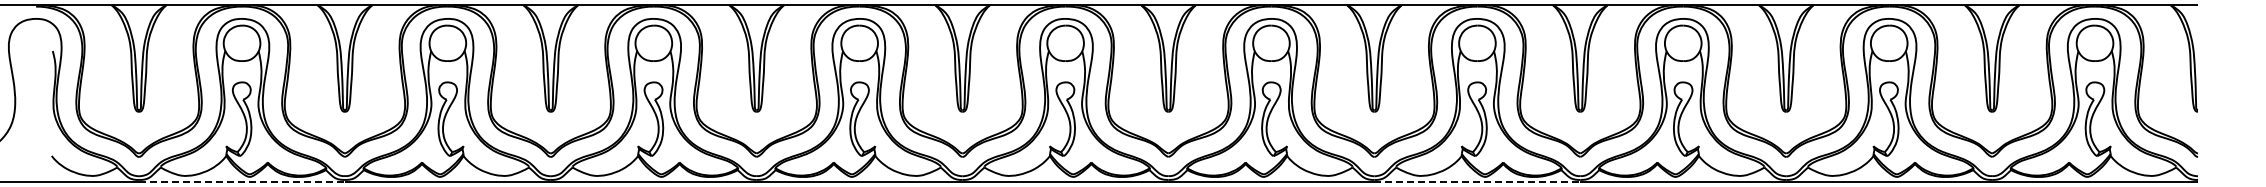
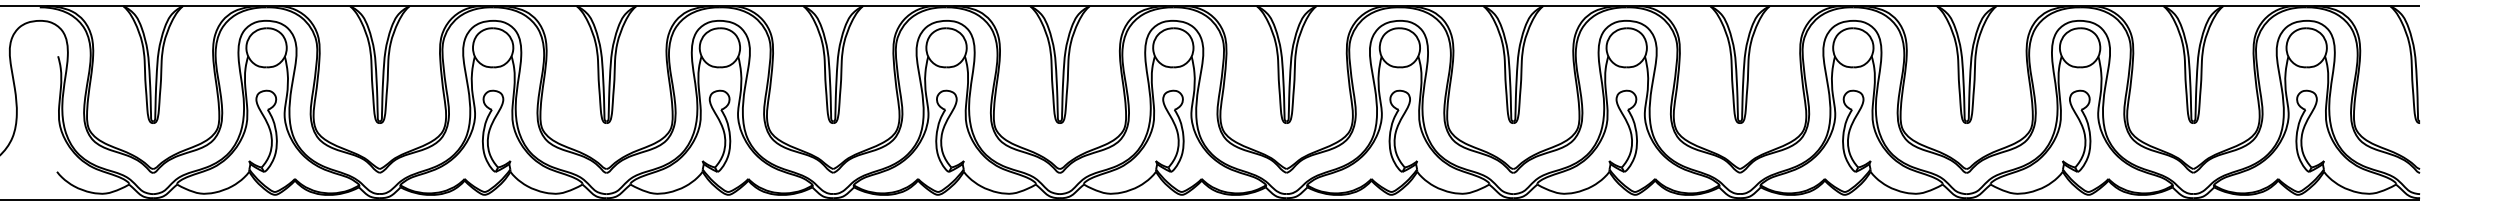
line: (242, 181) -> (267, 199), dashed -> solid
line: (1477, 181) -> (1626, 199), dashed -> solid

